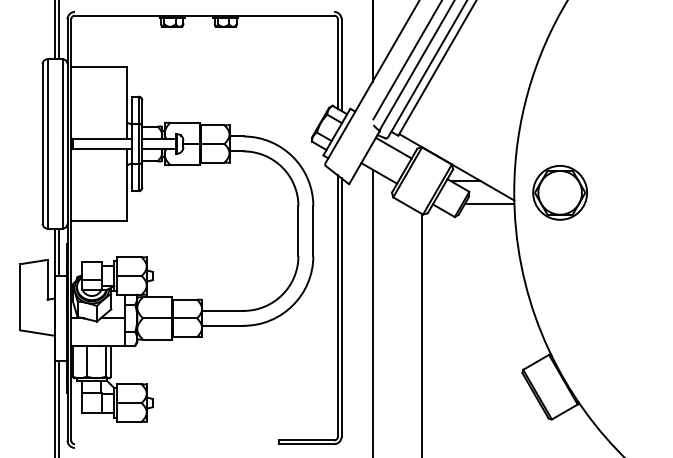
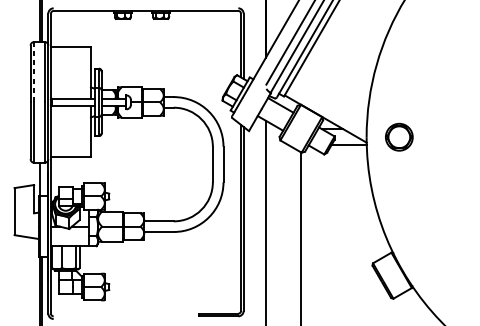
line: (47, 102) -> (34, 72), solid -> dashed
part: (559, 192) -> (398, 136), size x0.7
line: (59, 252) -> (42, 179), removed

